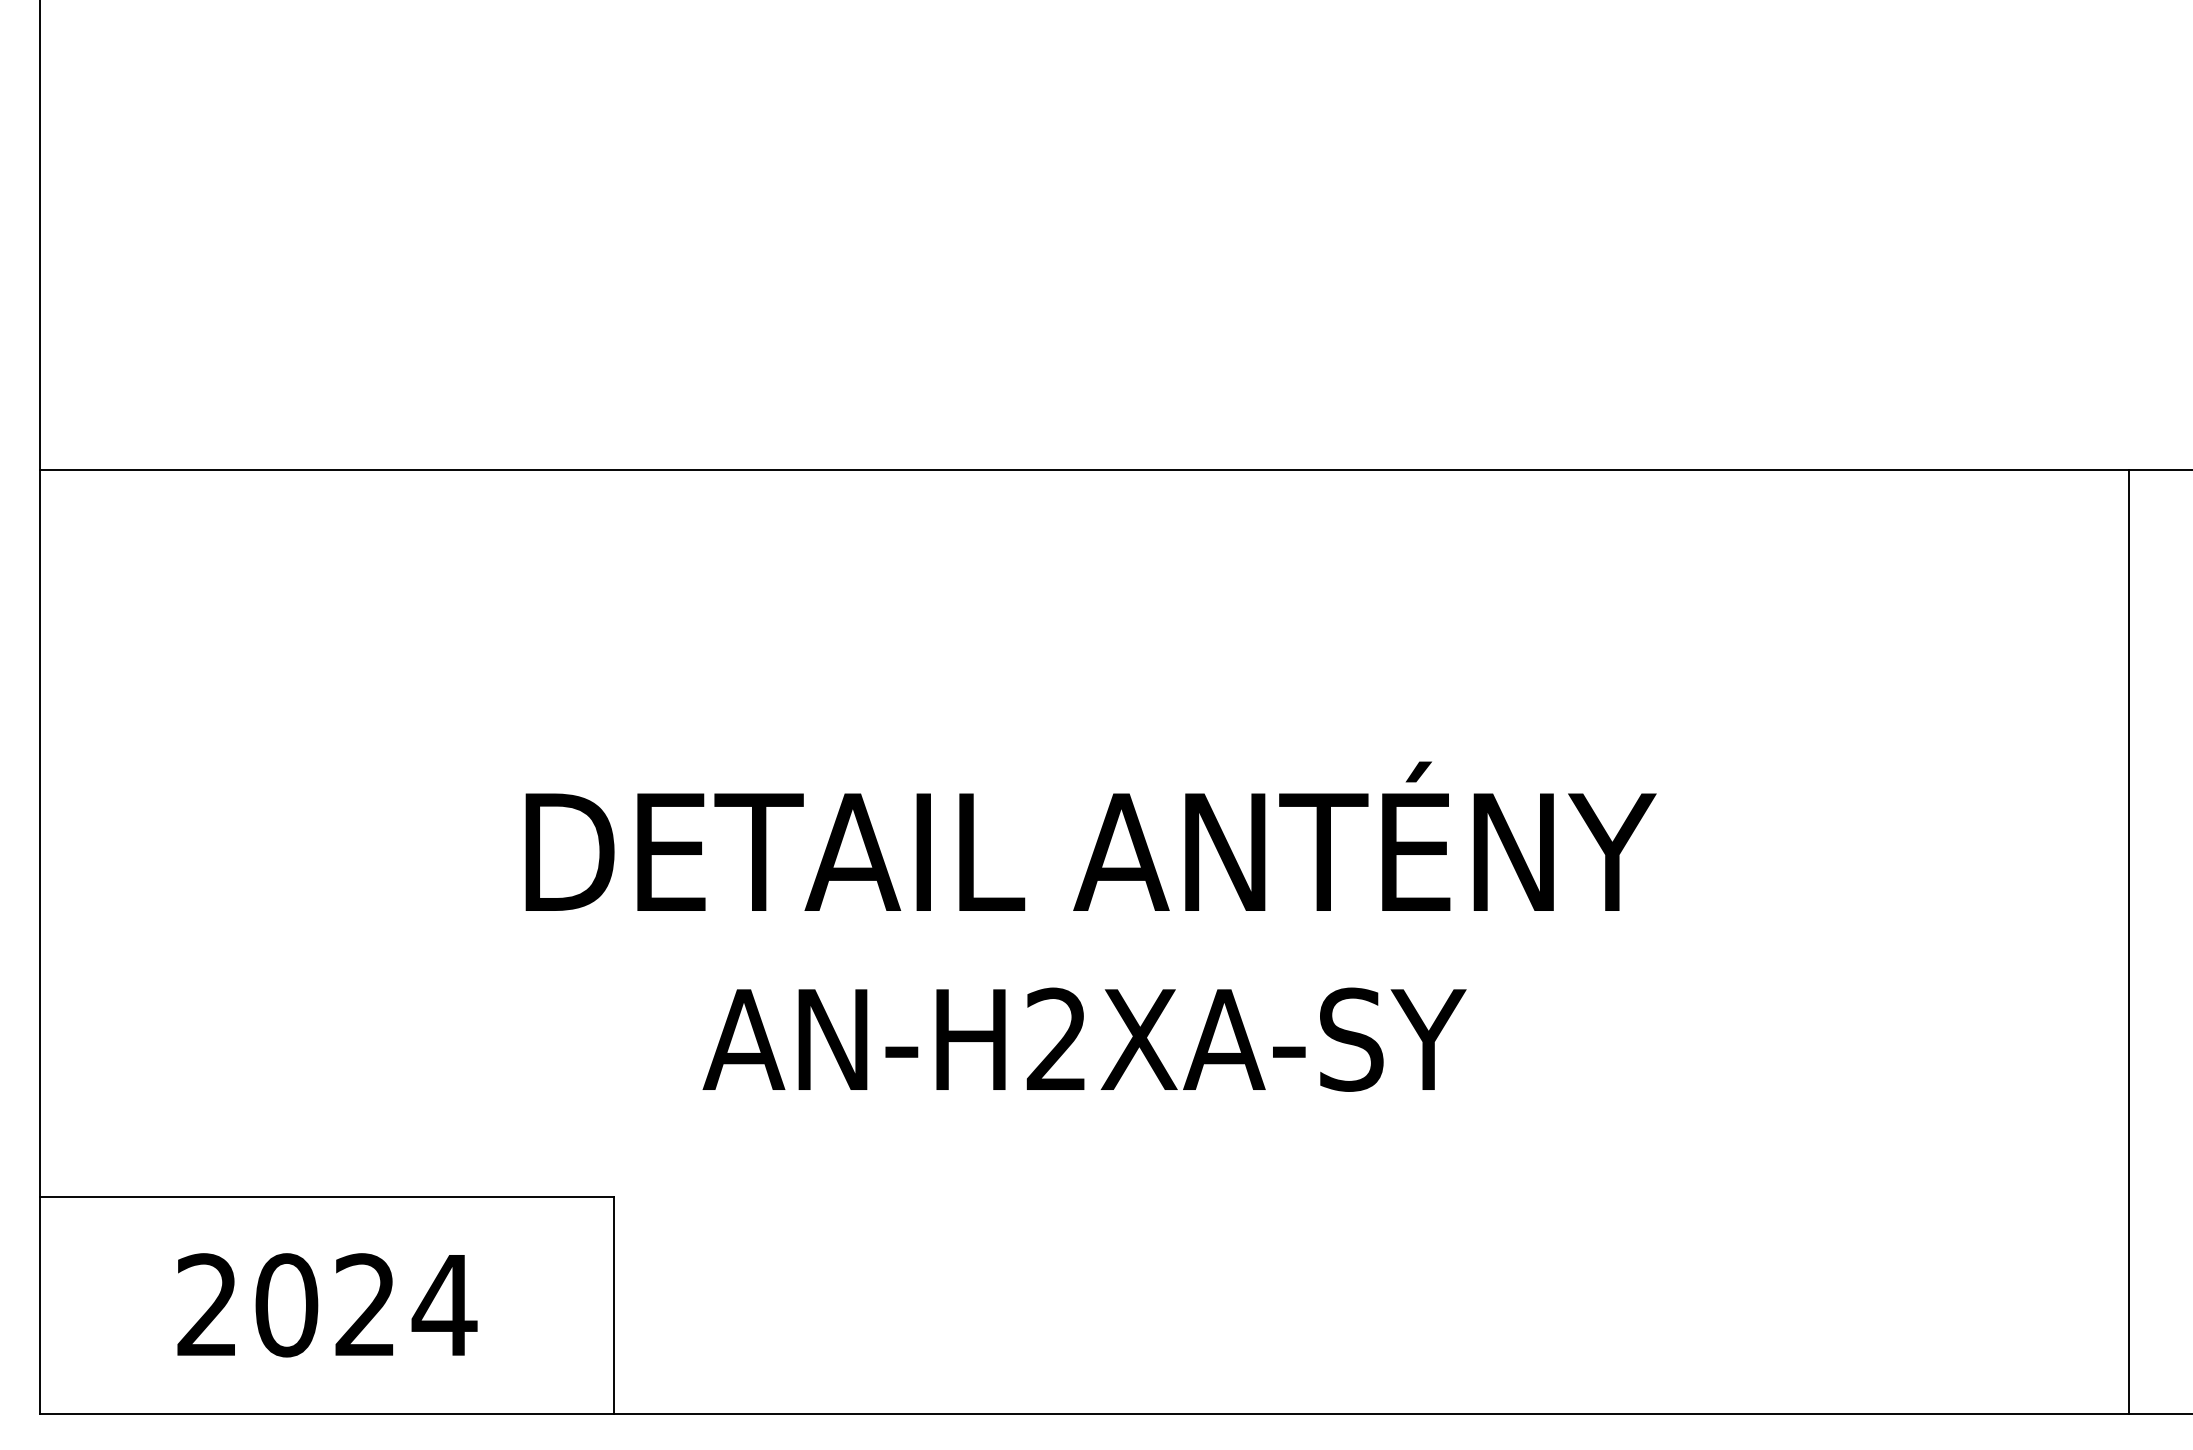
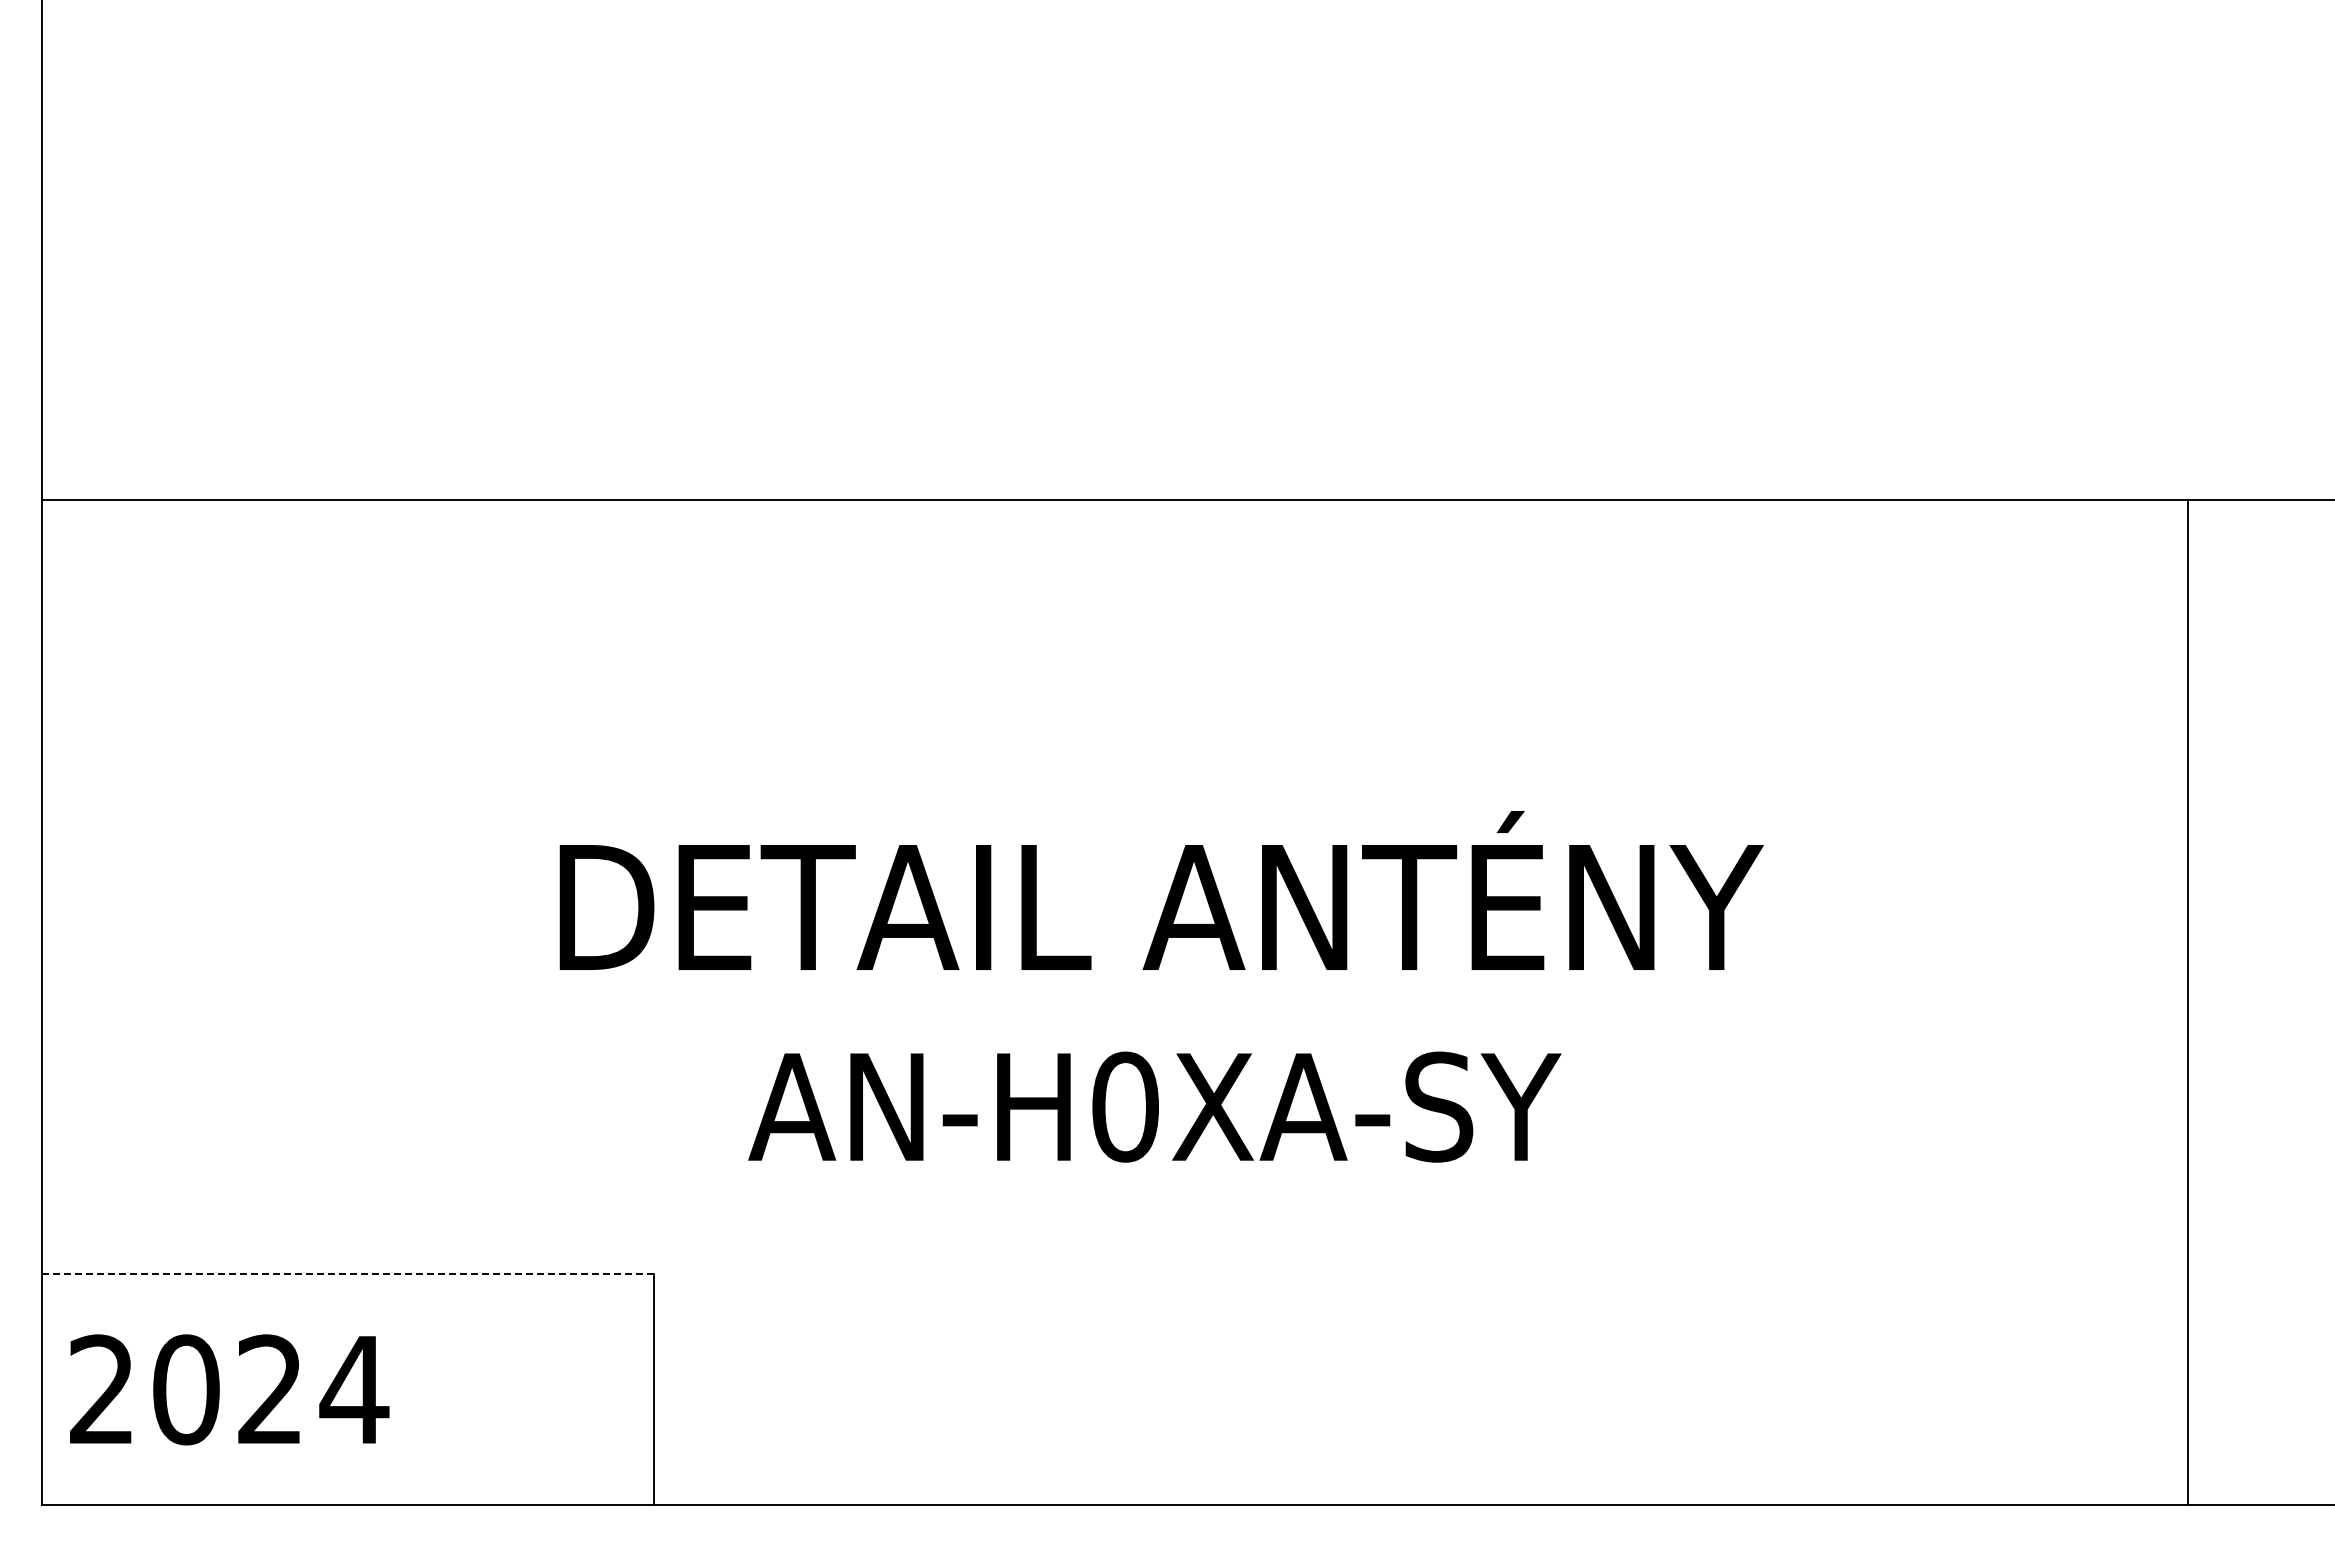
line: (2128, 941) -> (2188, 1002), moved
text: (1057, 1039) -> (1125, 1106), AN-H2XA-SY -> AN-H0XA-SY
line: (326, 1196) -> (347, 1274), solid -> dashed
text: (327, 1304) -> (229, 1389), moved

